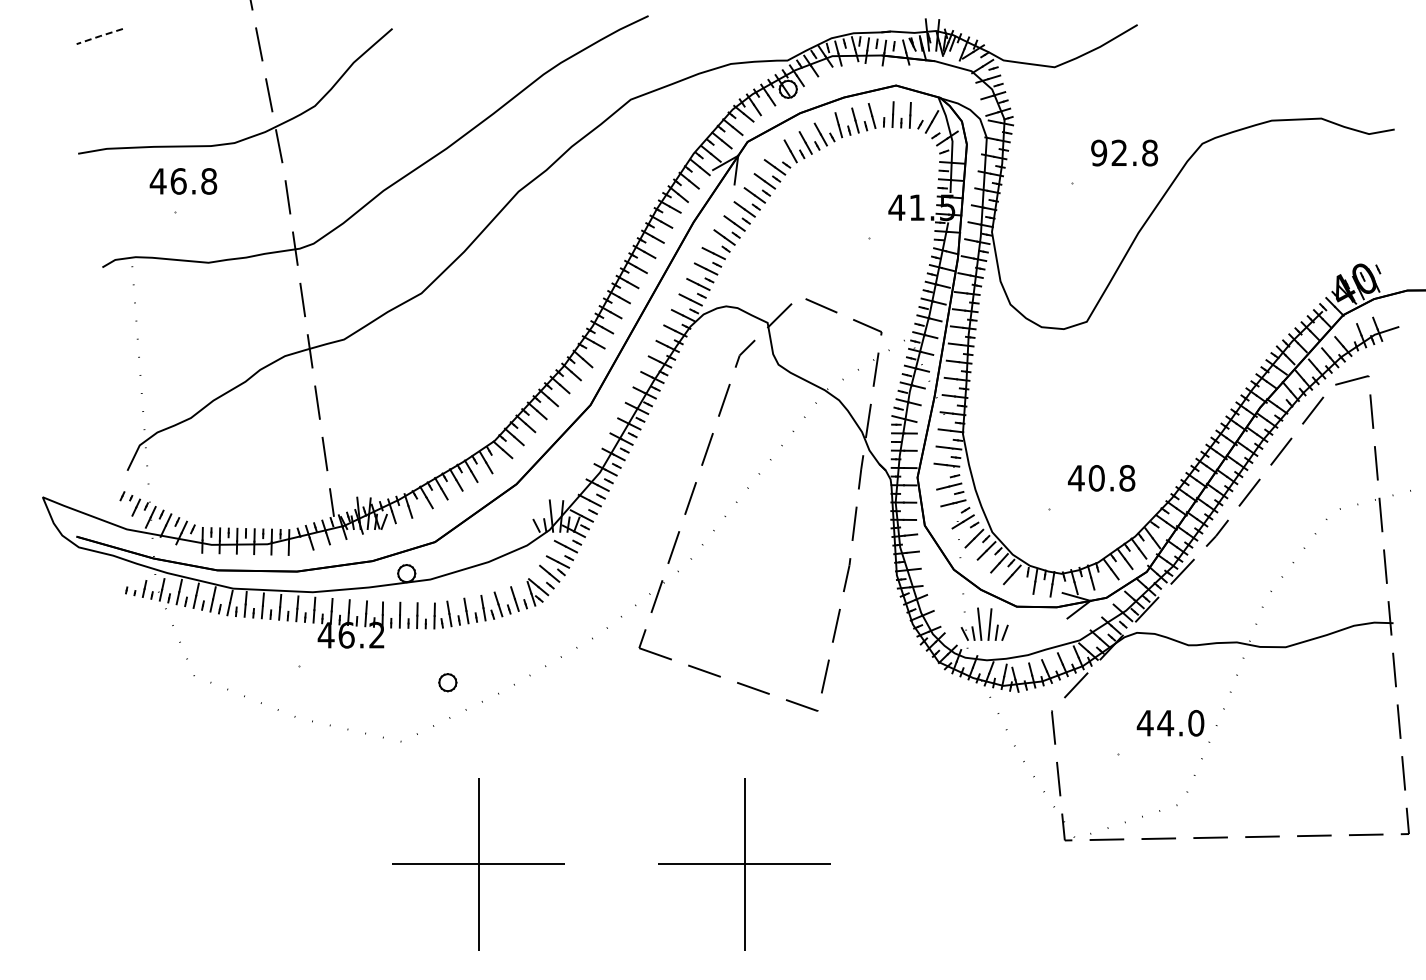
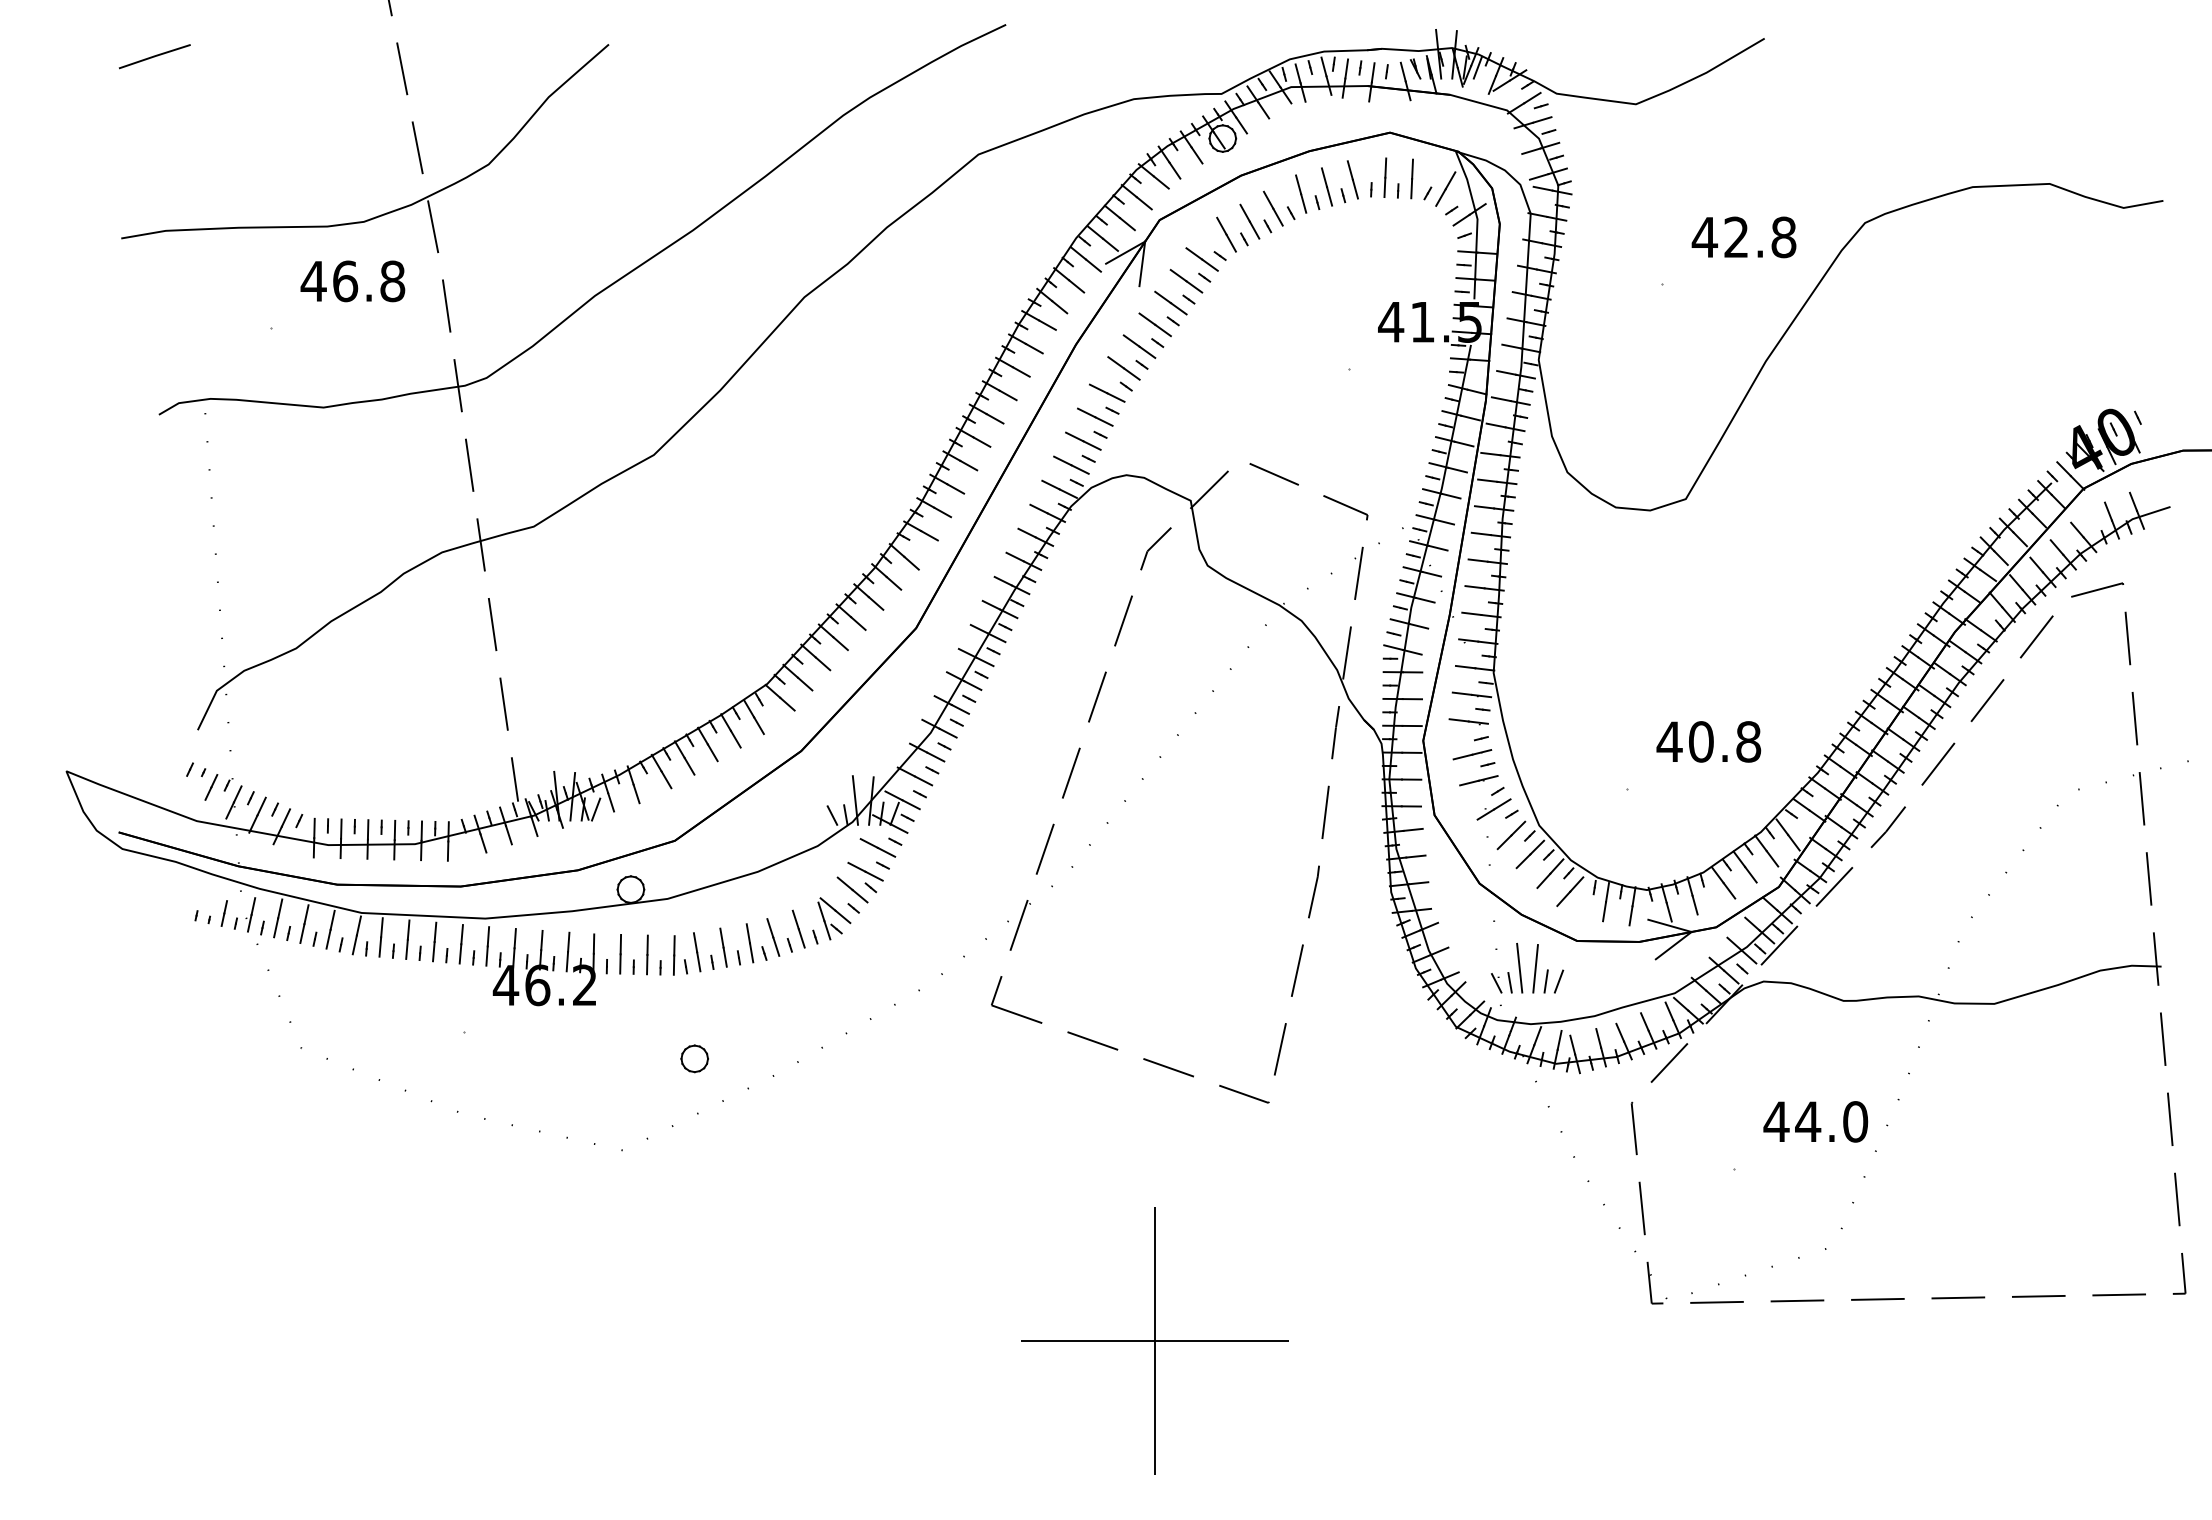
line: (100, 36) -> (155, 56), dashed -> solid
text: (1098, 152) -> (1703, 236), 92.8 -> 42.8
text: (183, 181) -> (352, 281), moved
part: (478, 864) -> (742, 1340), removed

